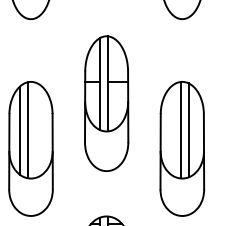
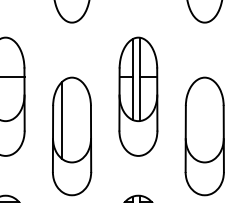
line: (180, 129) -> (203, 119), removed
line: (188, 129) -> (210, 119), removed
line: (28, 130) -> (69, 120), removed

